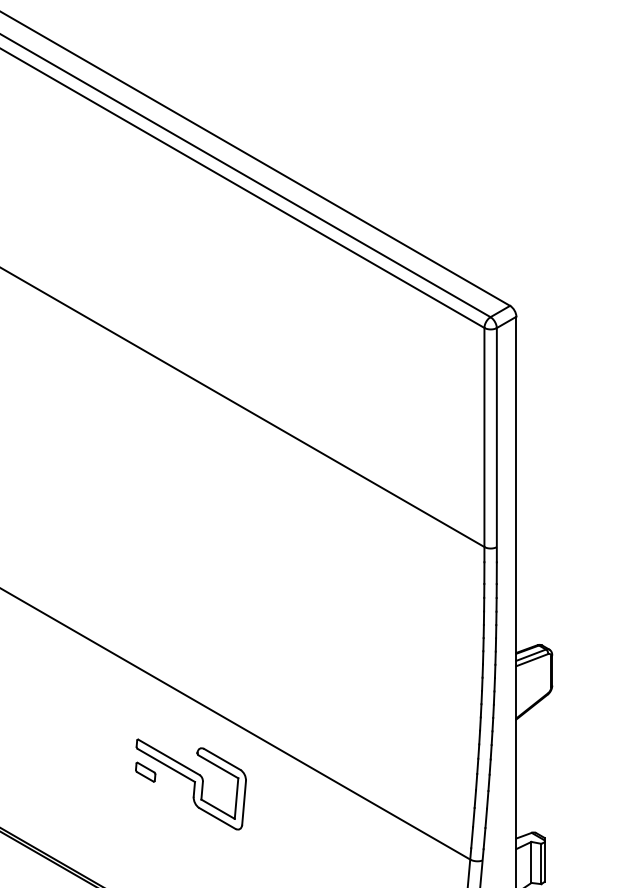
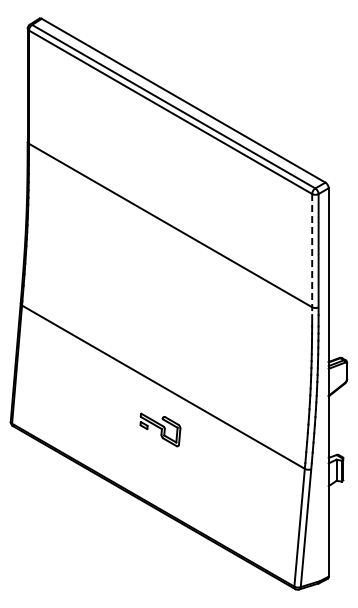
line: (485, 444) -> (312, 254), solid -> dashed
part: (190, 783) -> (160, 429), size x0.7

